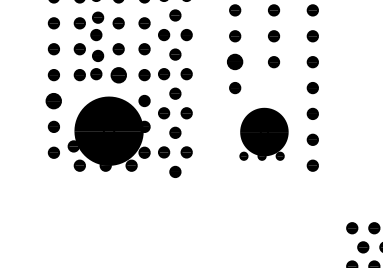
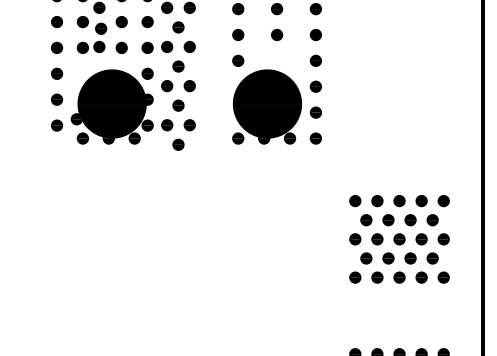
part: (235, 62) -> (238, 35), size x0.71
part: (118, 74) -> (121, 47), size x0.71
part: (54, 100) -> (57, 73), size x0.71
part: (264, 133) -> (267, 106), size x1.43

